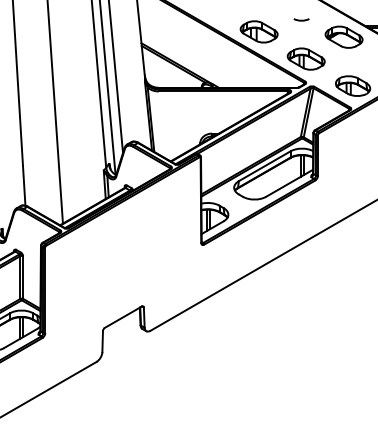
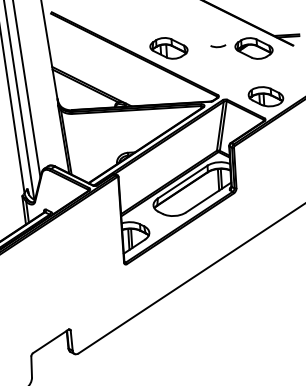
line: (301, 19) -> (218, 45), moved
part: (305, 58) -> (216, 72), removed

